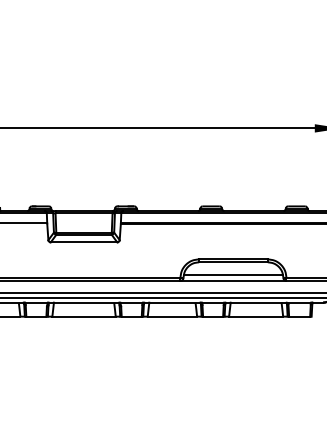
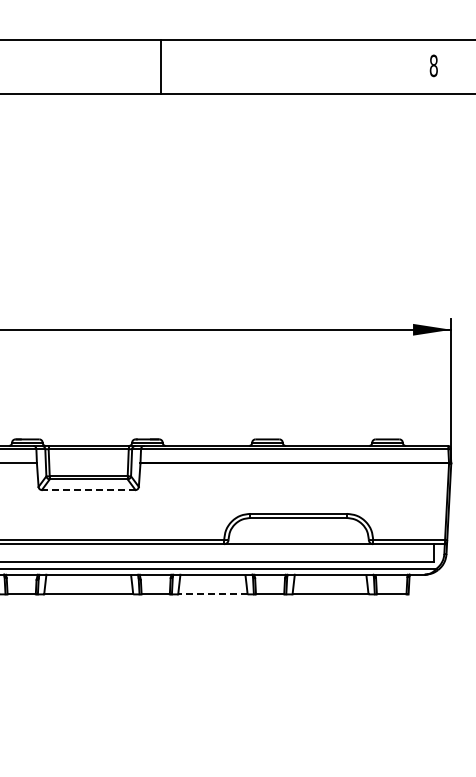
line: (83, 242) -> (88, 490), solid -> dashed
line: (233, 274) -> (298, 535), removed
line: (172, 316) -> (212, 594), solid -> dashed

